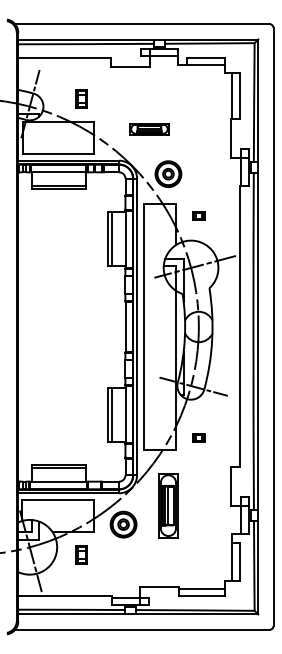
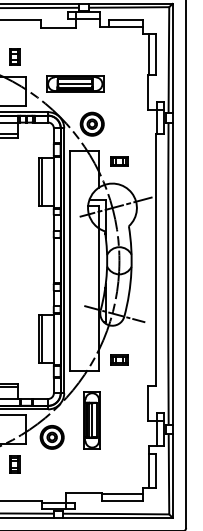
part: (149, 128) -> (75, 83), size x1.67
part: (198, 215) -> (119, 161), size x1.43
part: (198, 437) -> (119, 359), size x1.43

